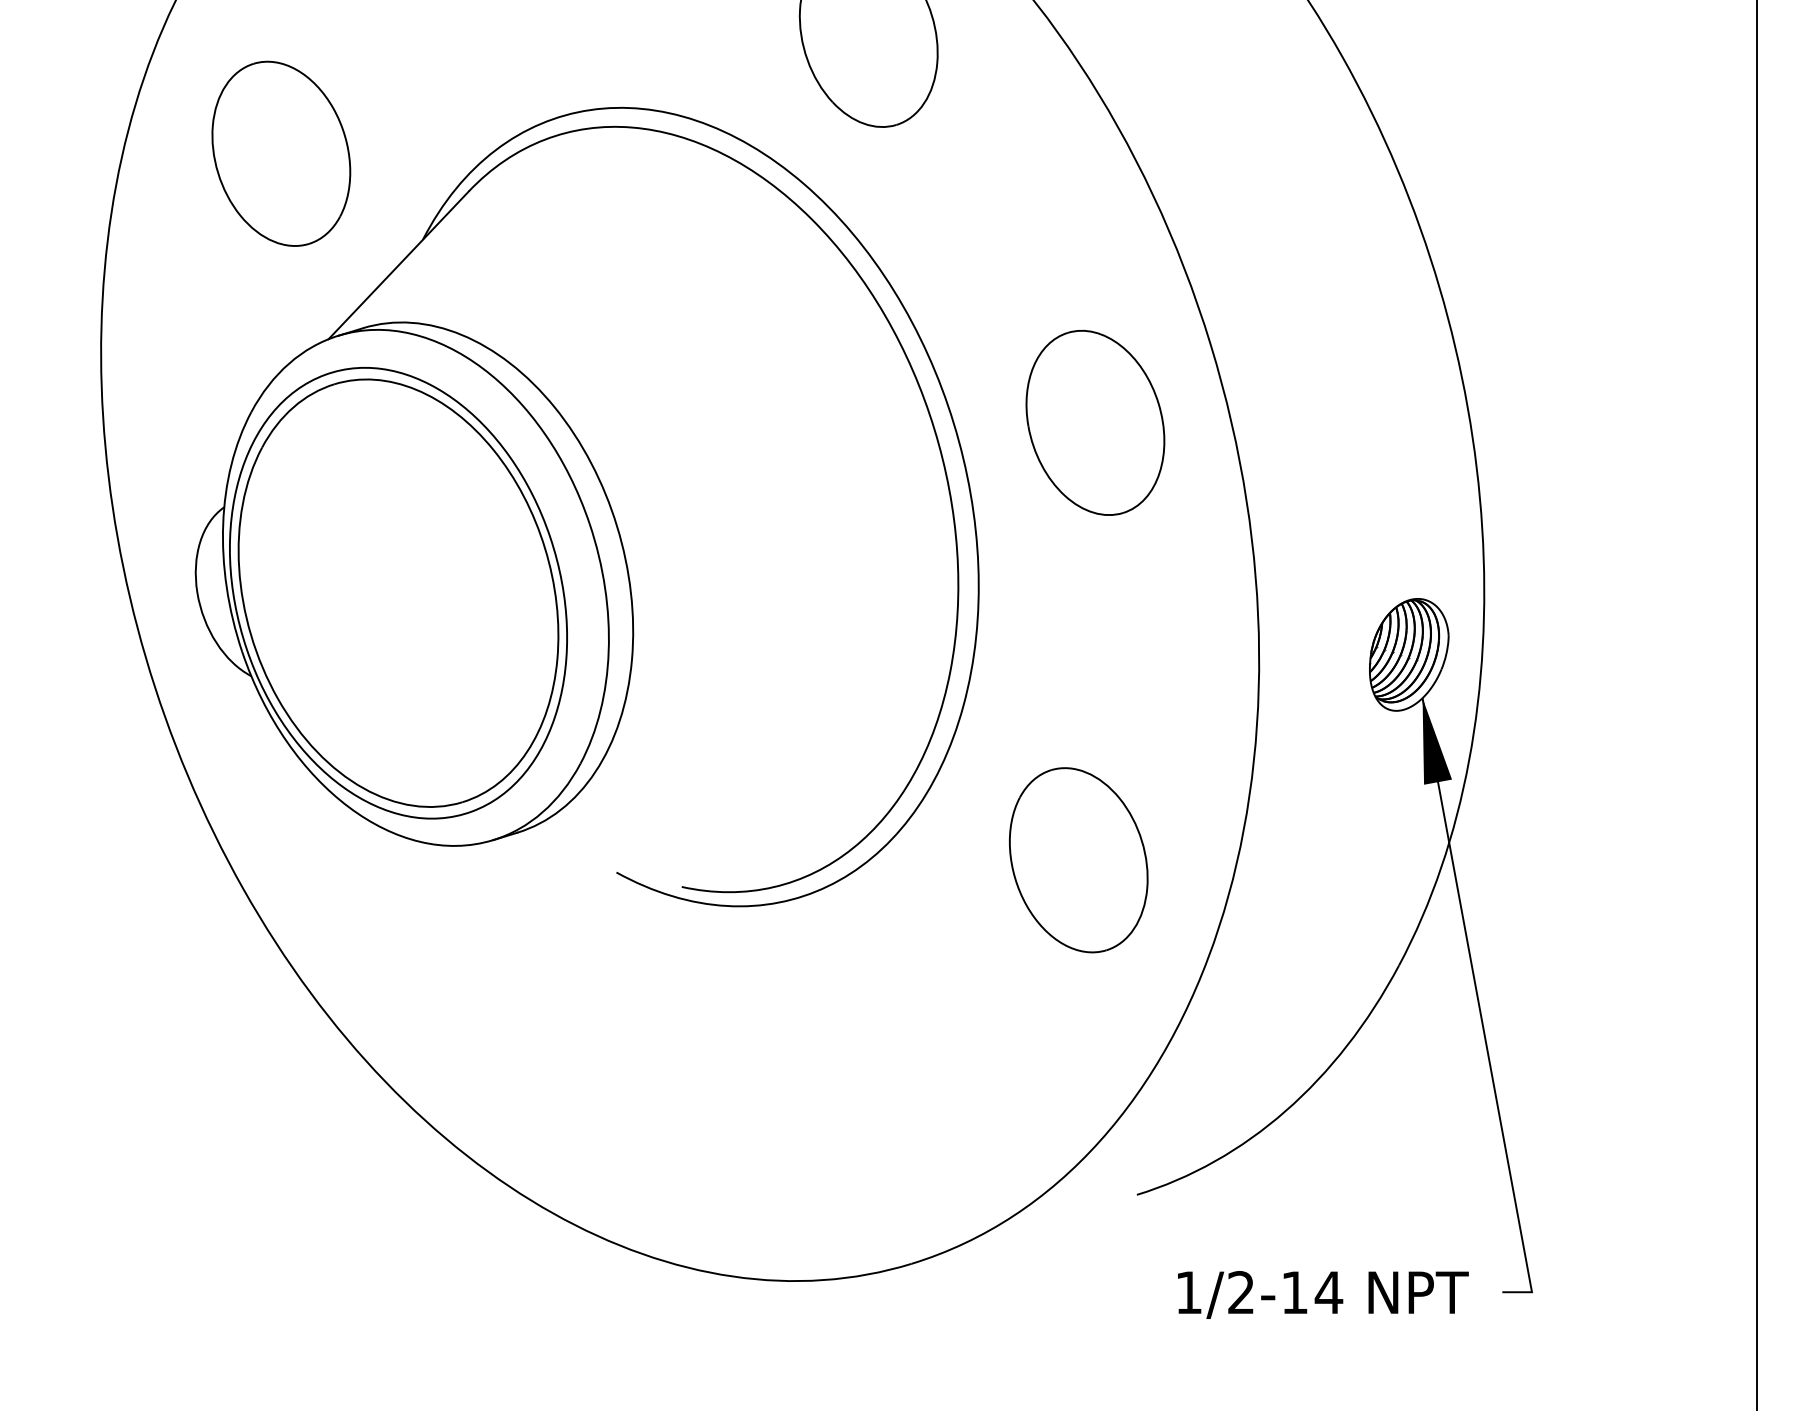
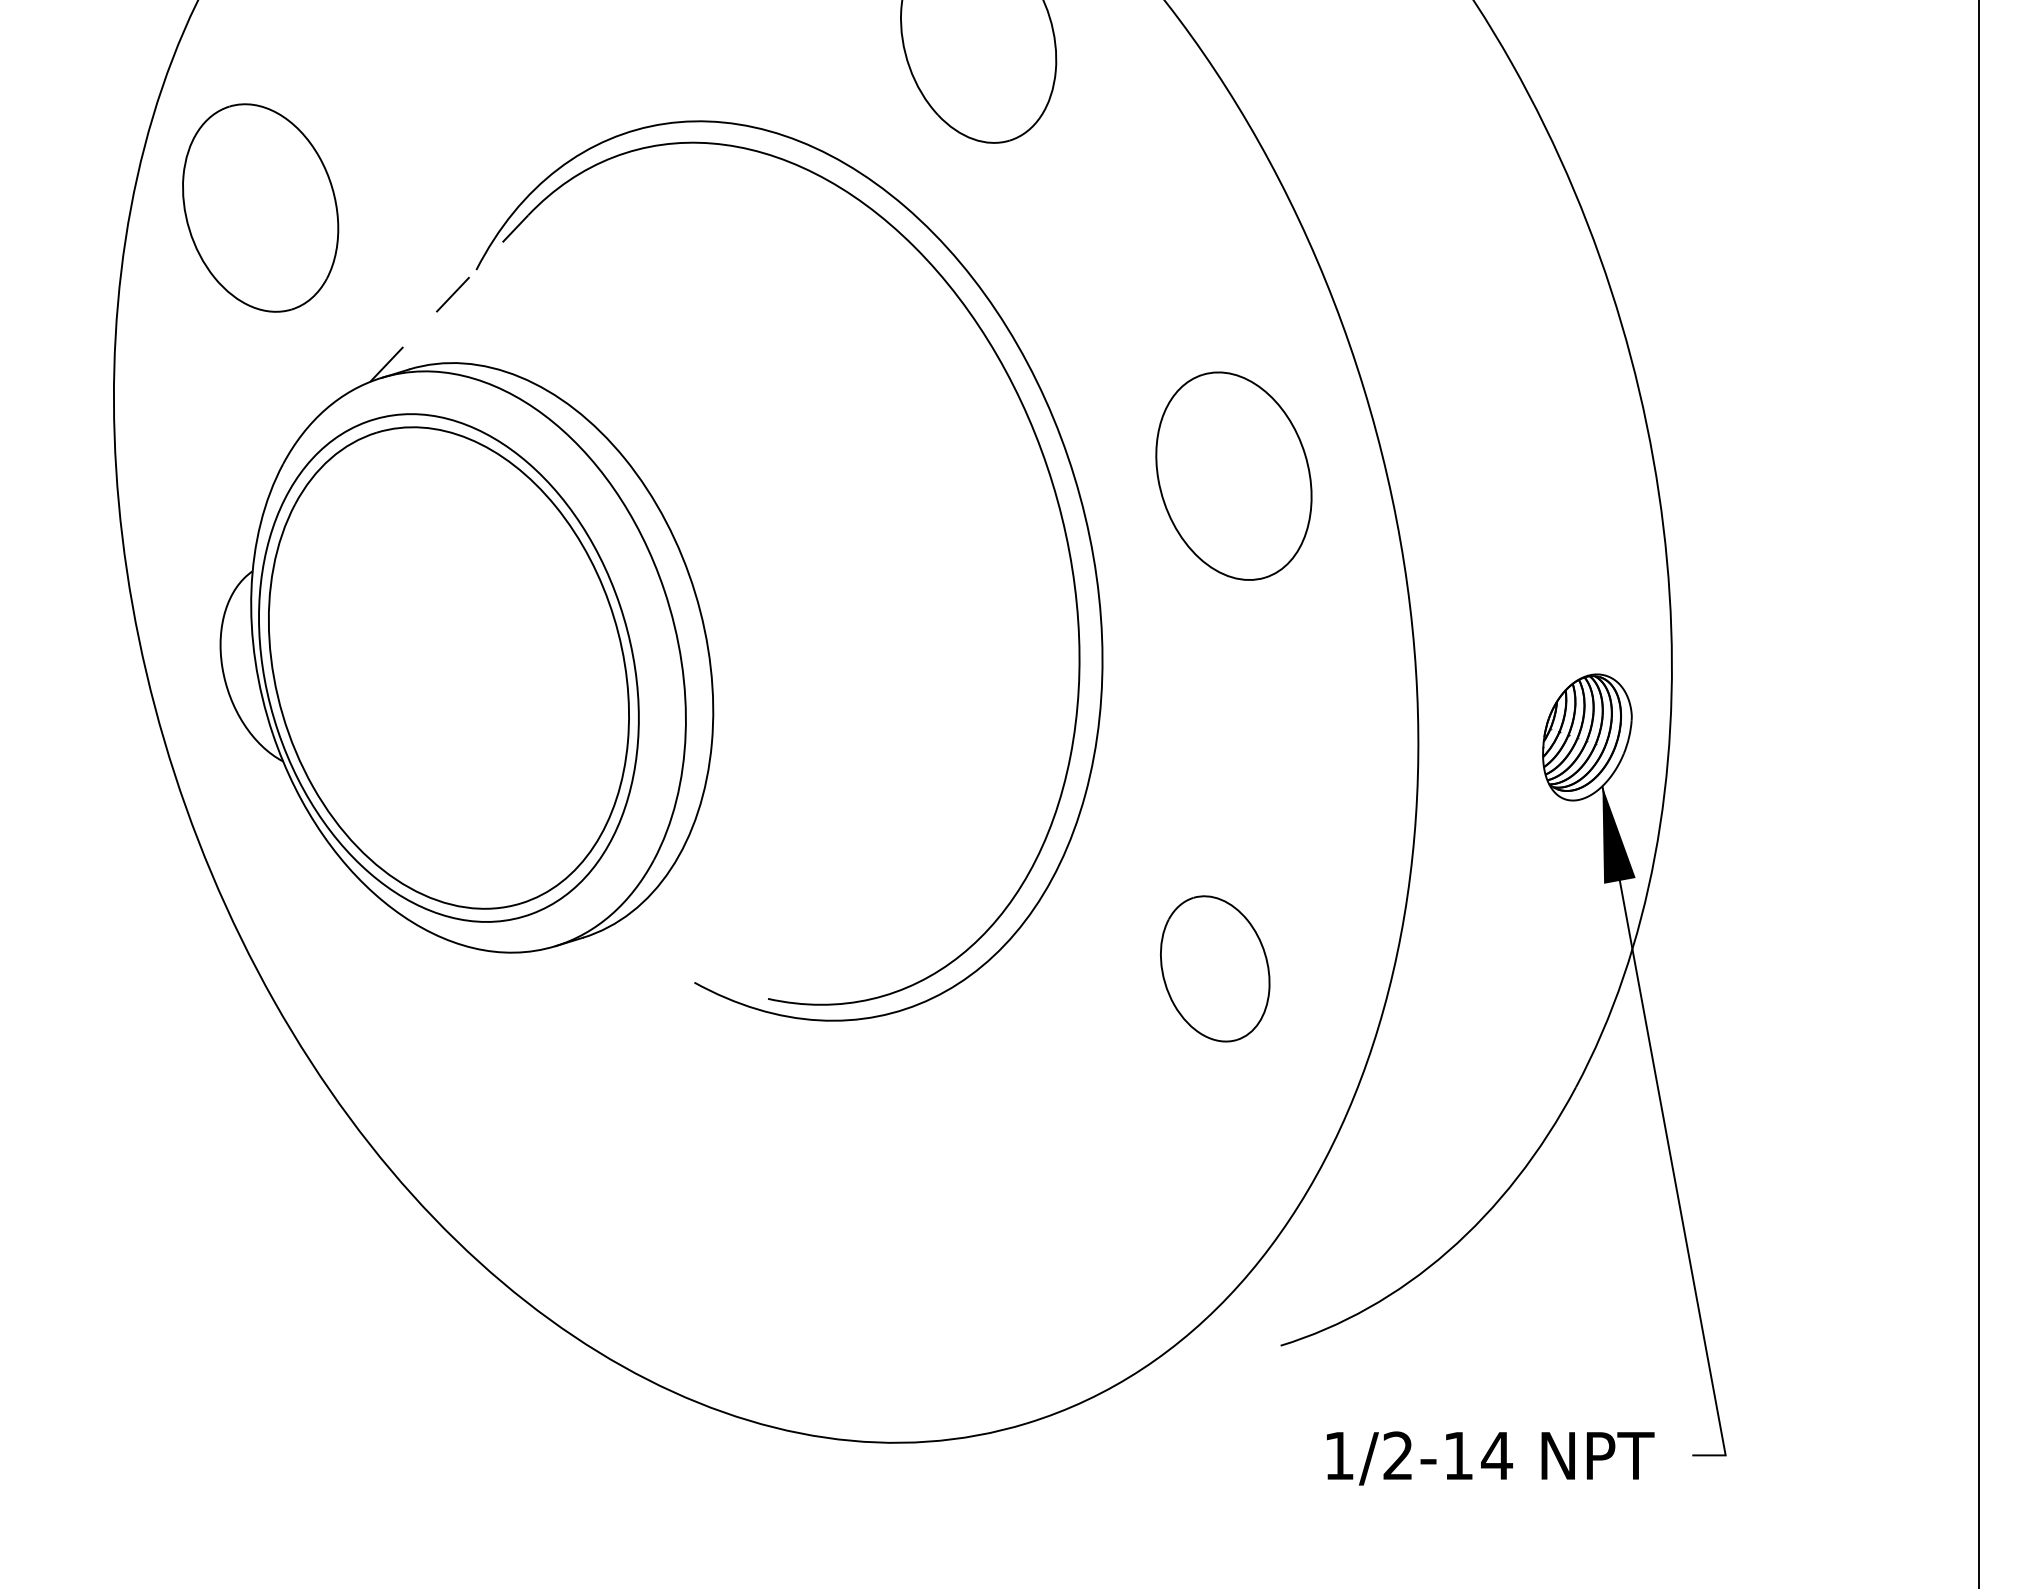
part: (281, 153) -> (260, 207), moved
line: (398, 265) -> (448, 298), solid -> dashed
part: (1078, 860) -> (1214, 969), size x0.7

